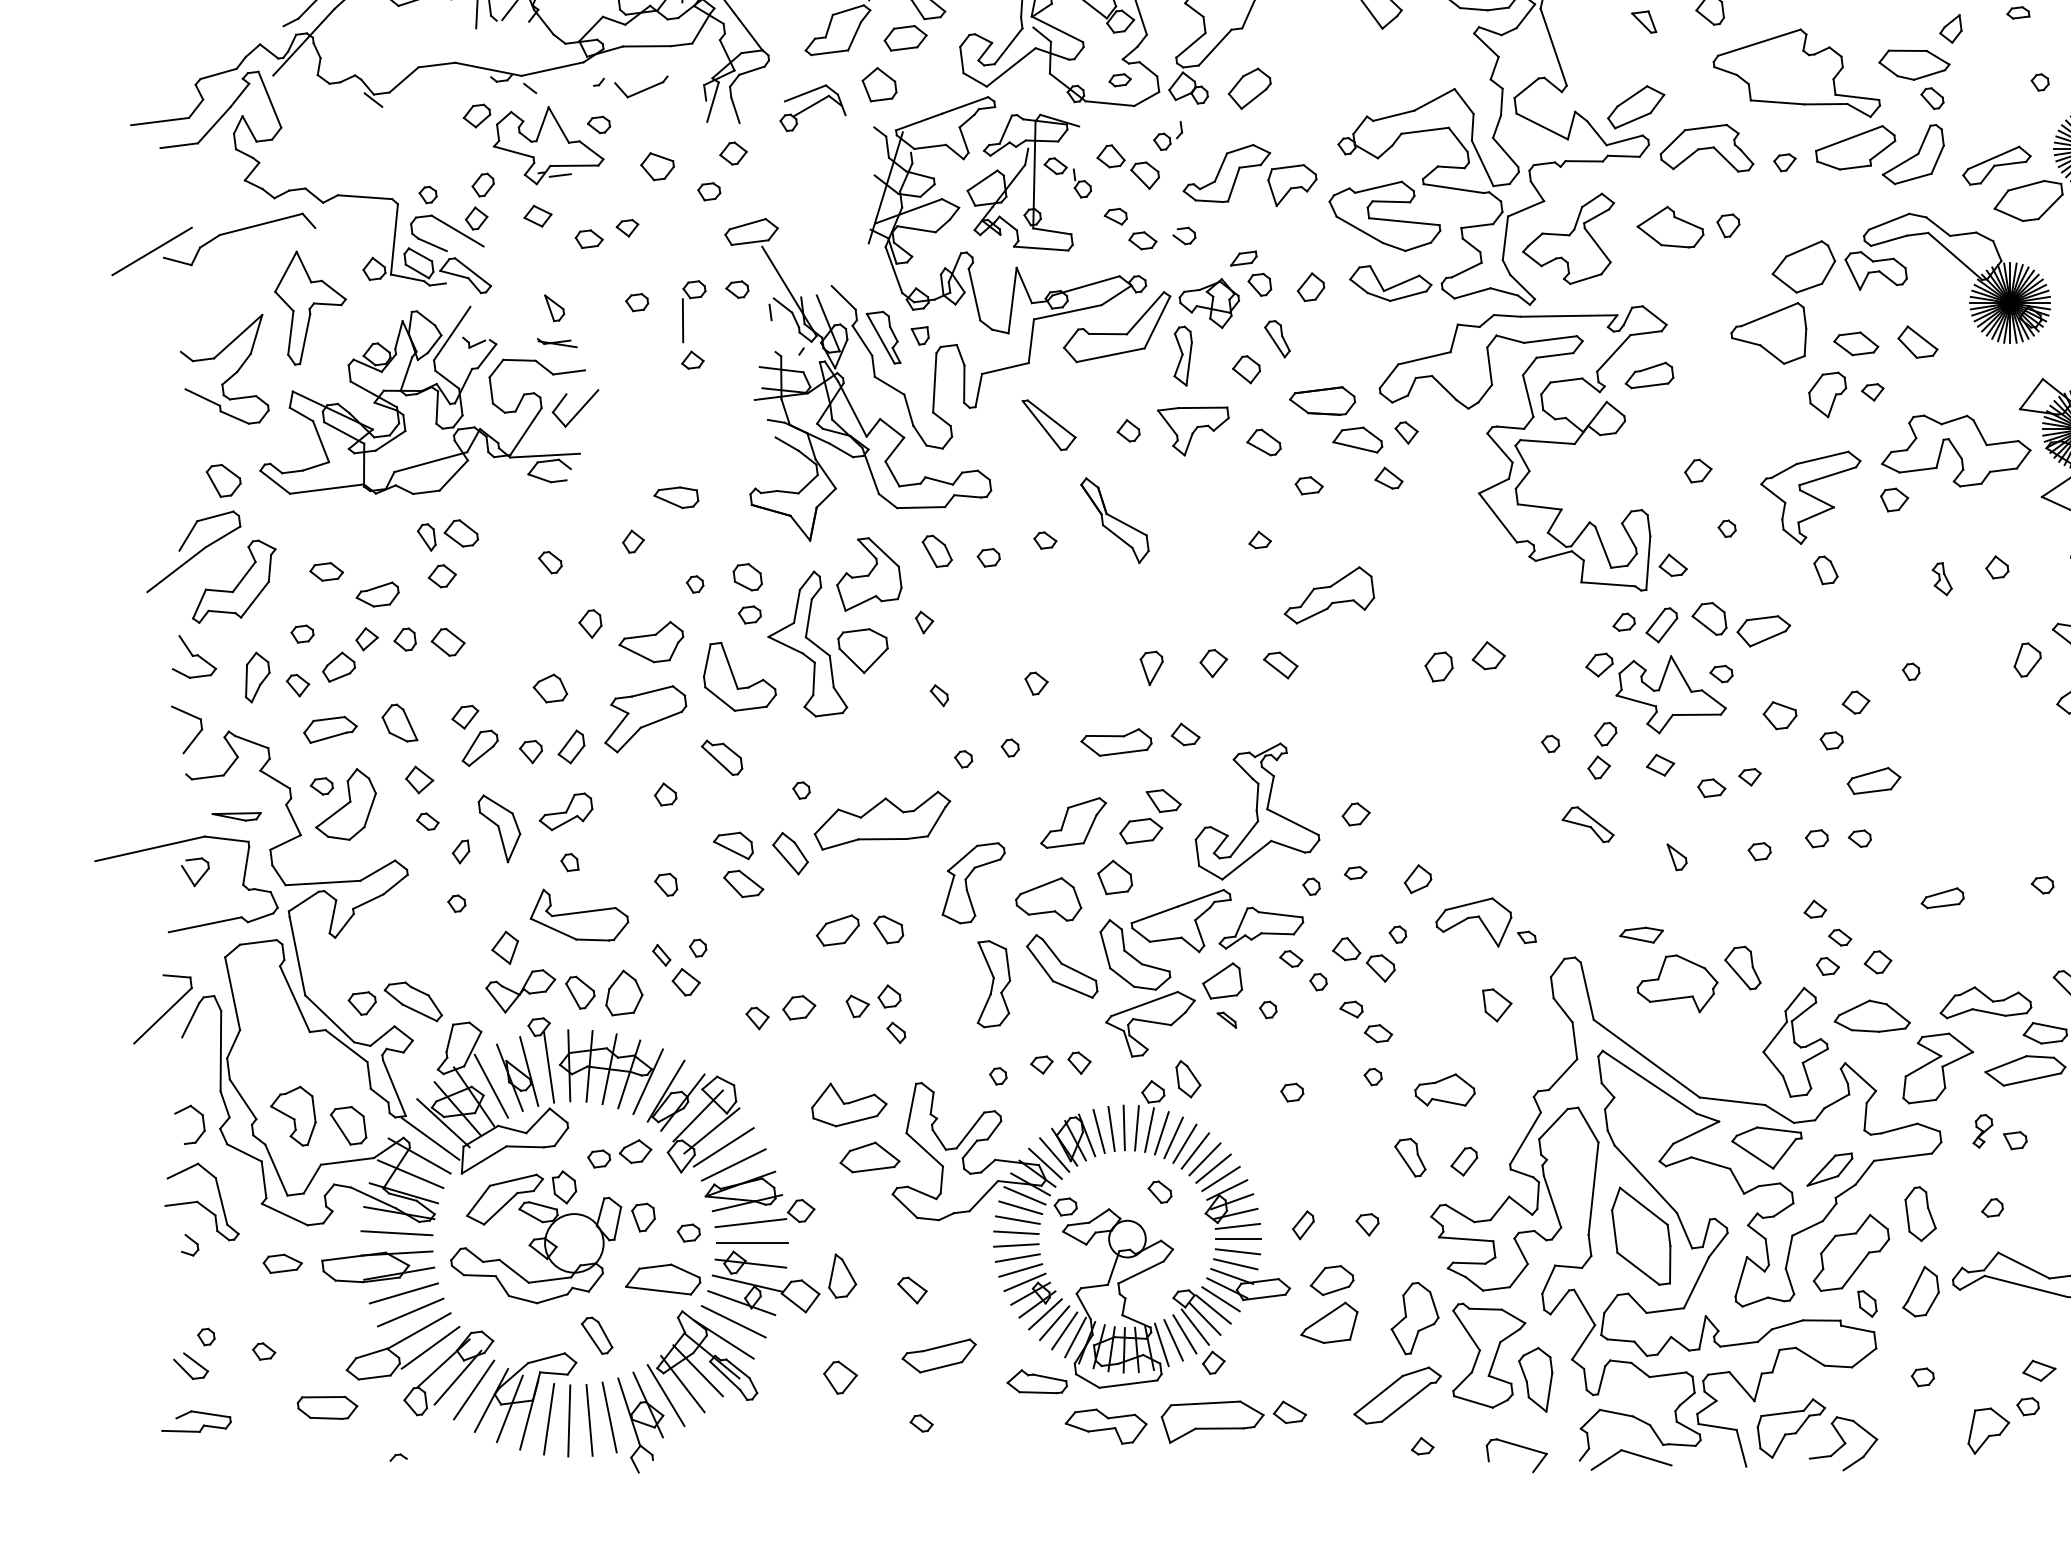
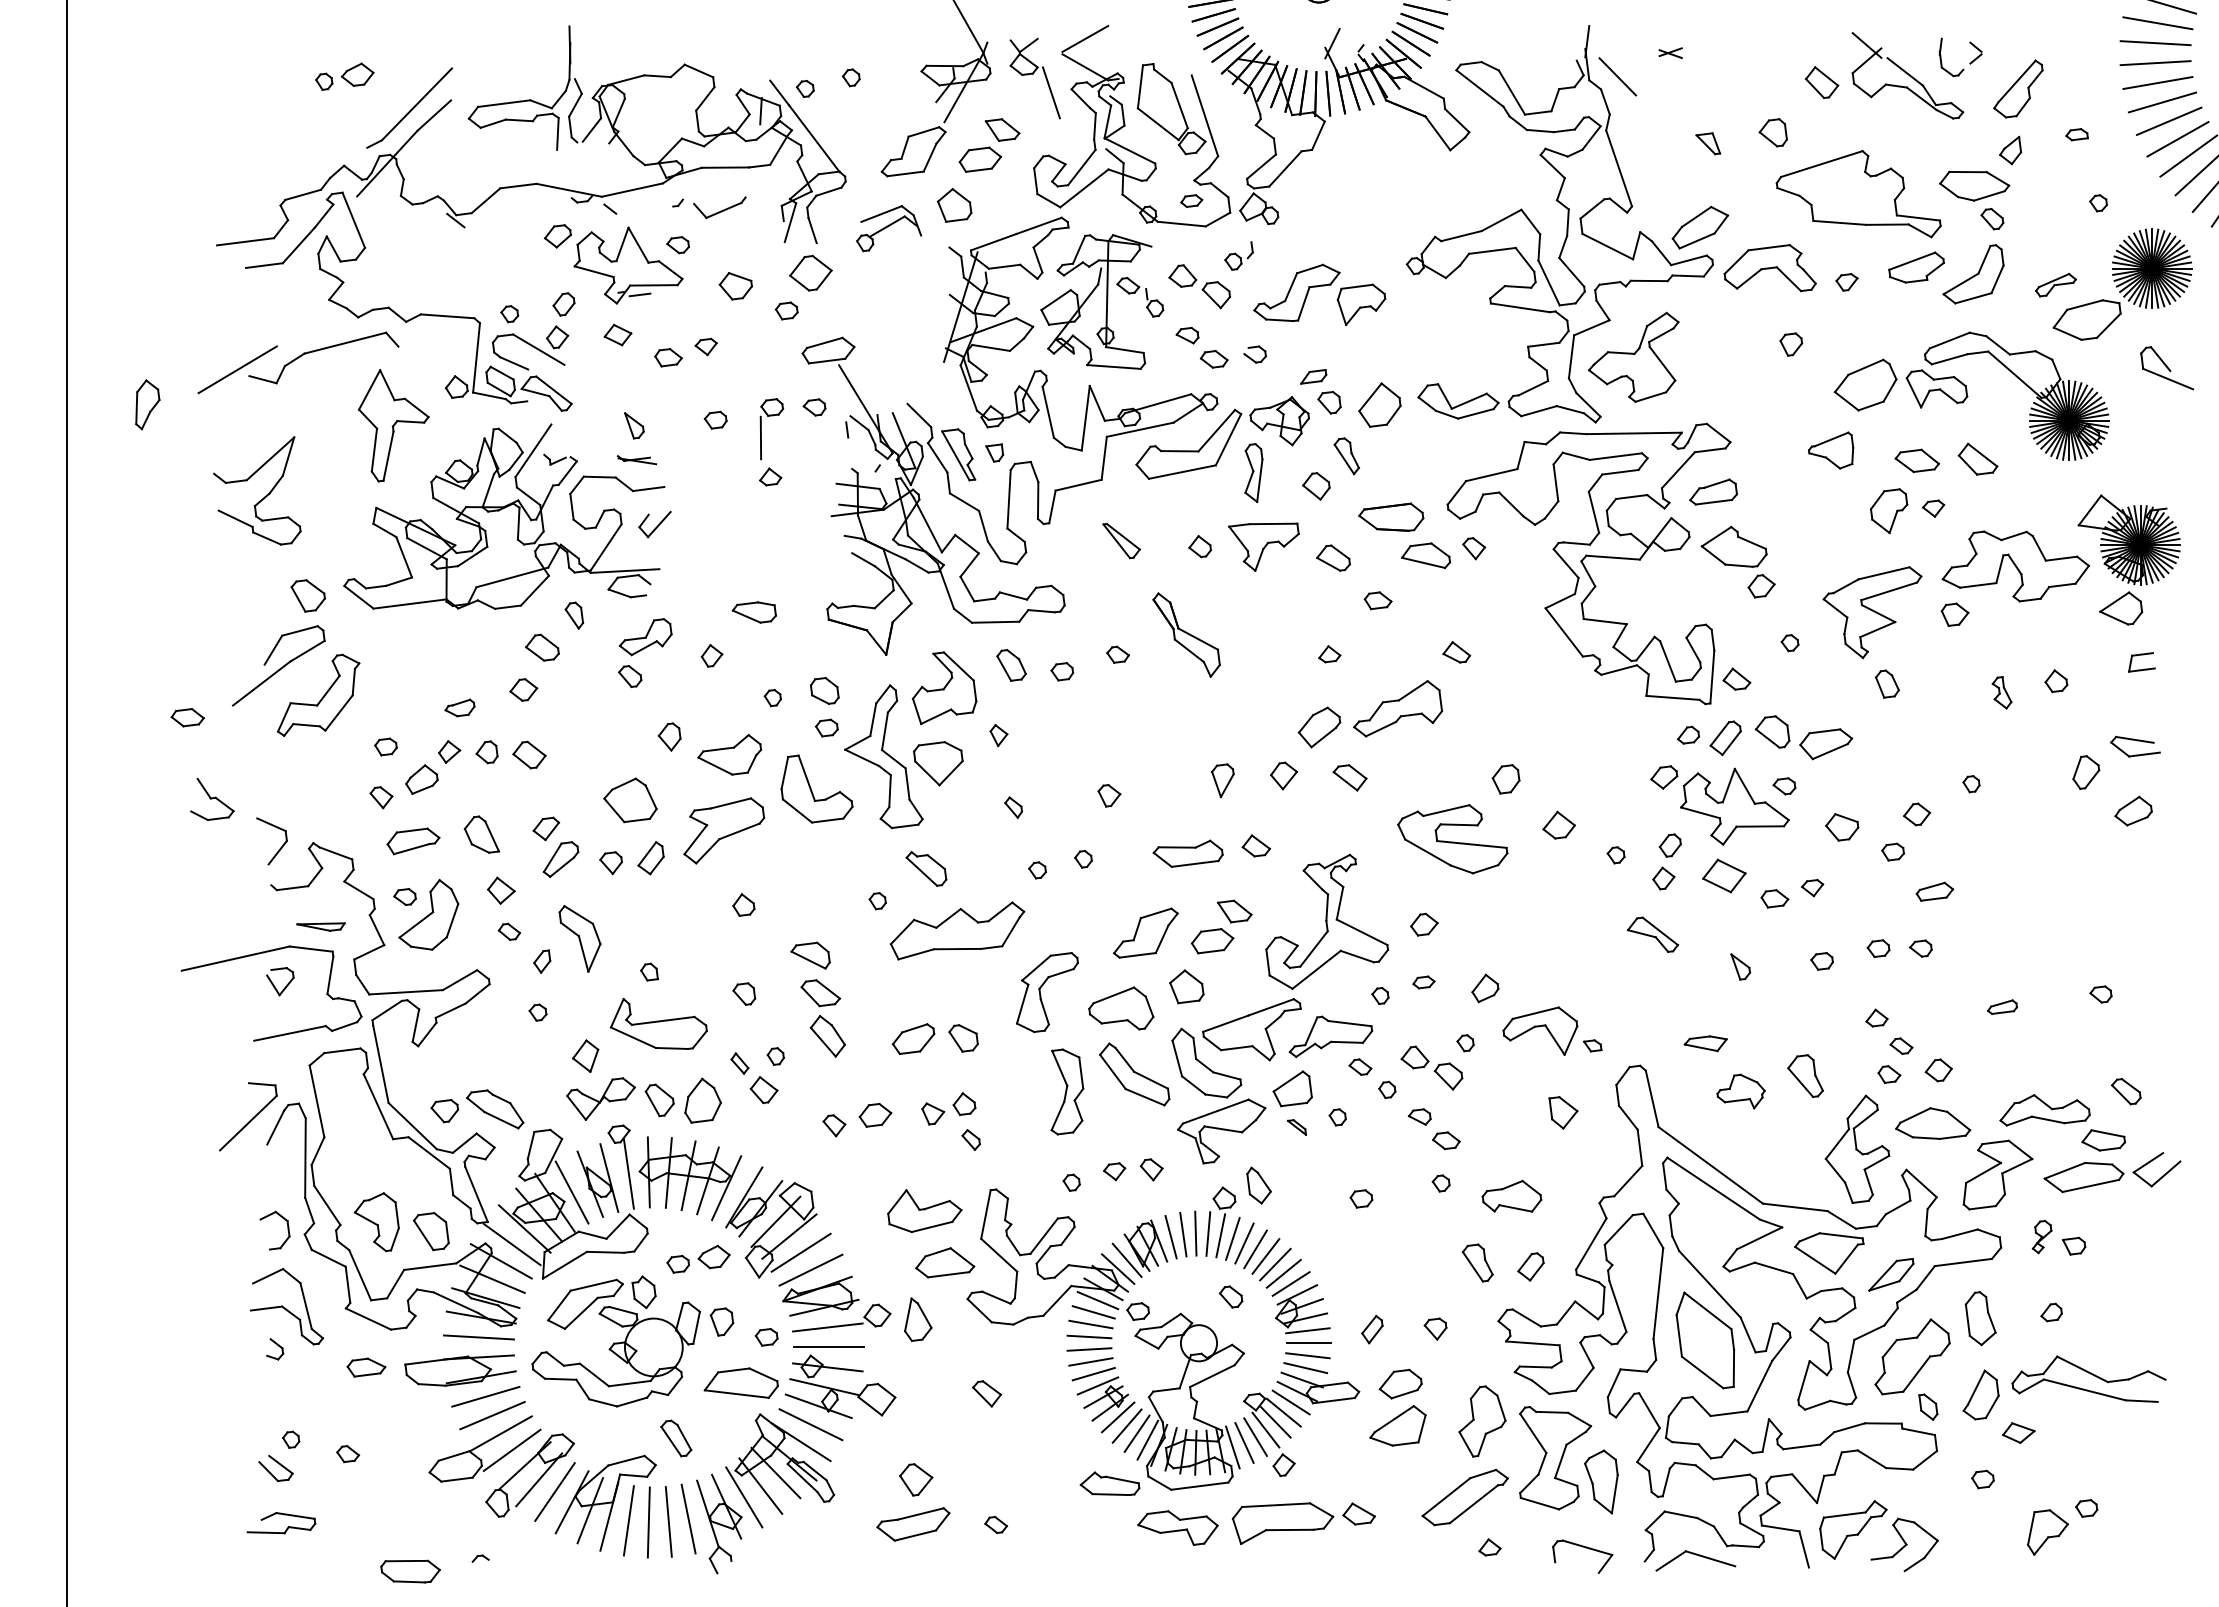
part: (1249, 88) -> (1319, 727), moved
part: (1855, 147) -> (1916, 267), size x0.7
part: (733, 153) -> (810, 273), size x1.6
part: (1996, 164) -> (2055, 284), size x0.6
part: (1384, 216) -> (1452, 839), moved
part: (1669, 226) -> (1733, 546), moved
part: (1310, 286) -> (1379, 404), size x1.6
part: (1768, 333) -> (1830, 450), size x0.6
part: (232, 374) -> (264, 496), moved
part: (575, 408) -> (654, 524), size x0.7
part: (1048, 424) -> (1121, 540), size x0.7
part: (1388, 478) -> (1456, 652), moved
part: (426, 537) -> (574, 615), moved
part: (326, 571) -> (187, 717), moved
part: (377, 594) -> (459, 707), size x0.7
part: (1488, 654) -> (1558, 824), moved
part: (194, 655) -> (212, 798), moved
part: (257, 677) -> (147, 404), moved
part: (549, 688) -> (629, 800), size x1.6
part: (722, 757) -> (926, 868), moved
part: (1660, 765) -> (1724, 876), size x1.6
part: (1873, 780) -> (1934, 891), size x0.7
part: (565, 812) -> (645, 637), moved
part: (790, 853) -> (827, 1036), moved
part: (1942, 897) -> (2002, 1006), size x0.7
part: (1676, 983) -> (1740, 1091), size x0.6
part: (842, 1275) -> (918, 1319), moved
part: (939, 1356) -> (913, 1524), moved
part: (2039, 1370) -> (2018, 1432), moved
part: (327, 1407) -> (410, 1571), moved

